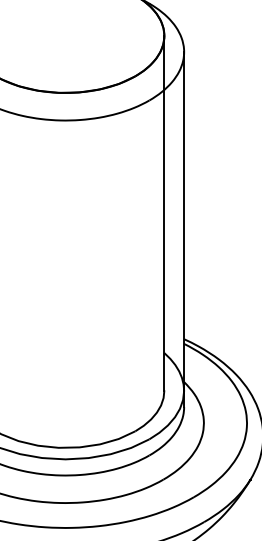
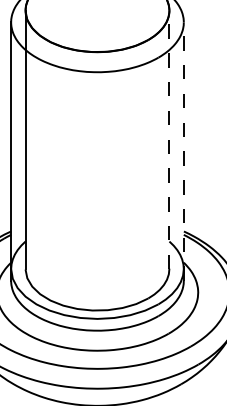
line: (164, 212) -> (169, 139), solid -> dashed
line: (183, 229) -> (183, 151), solid -> dashed

